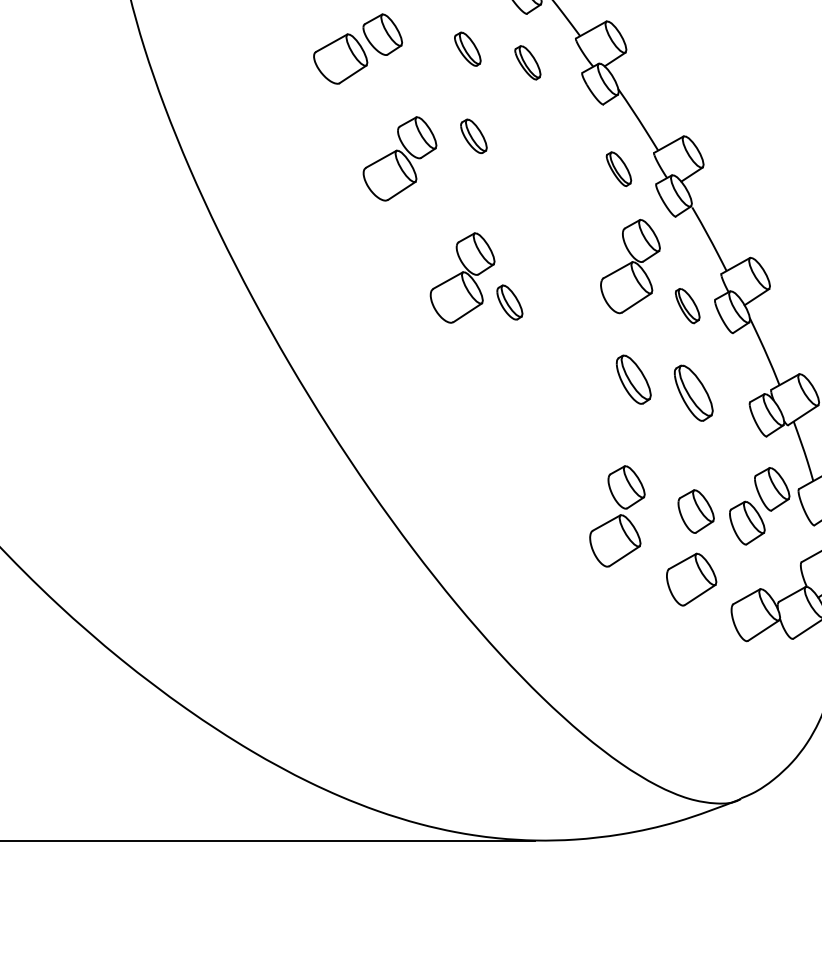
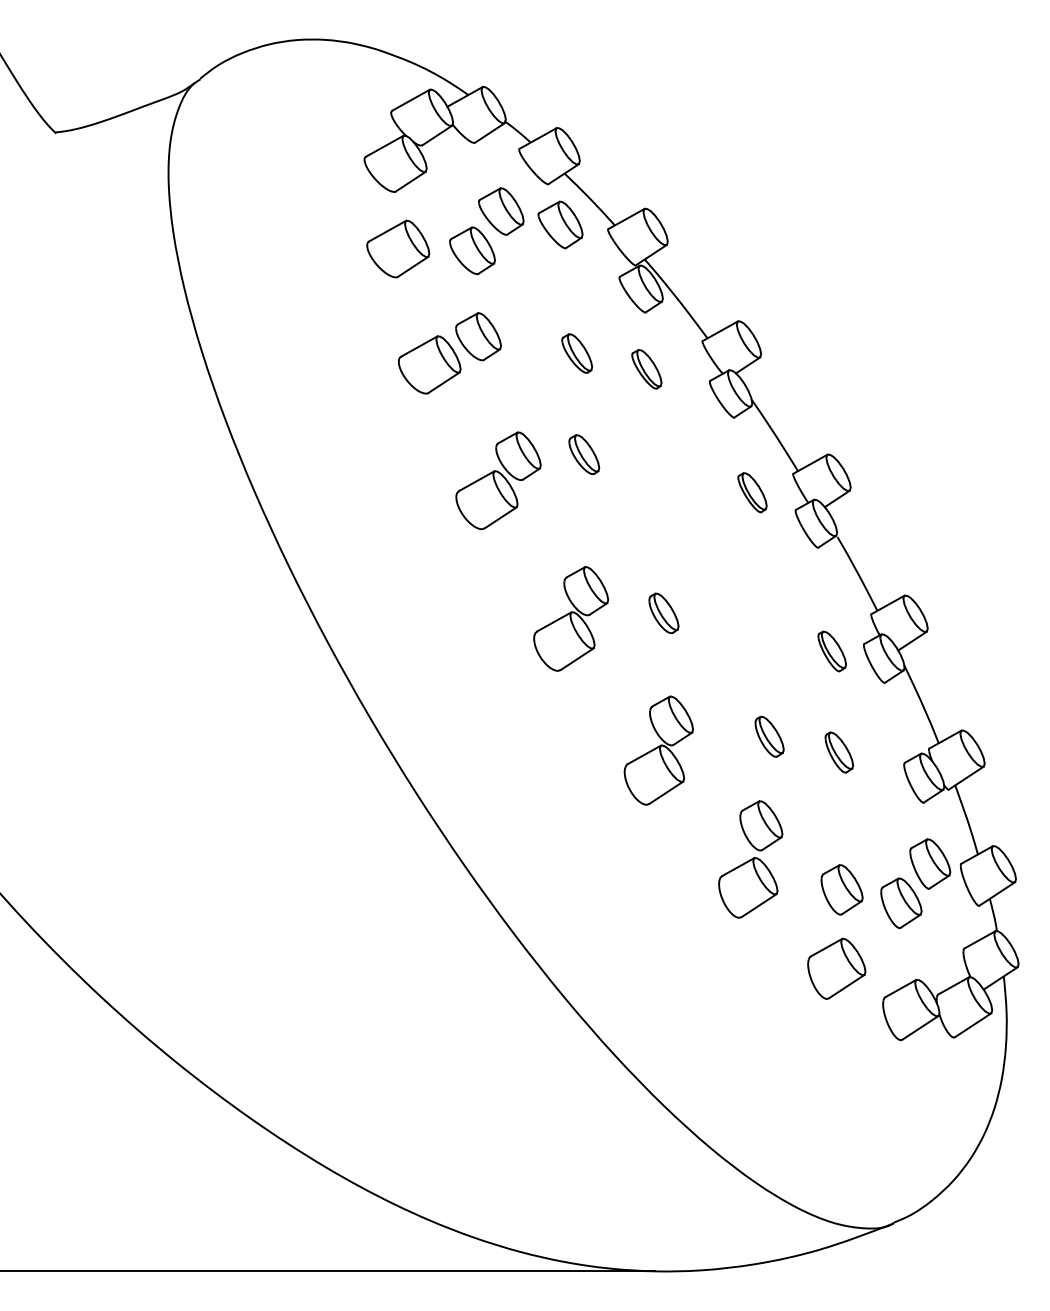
part: (630, 266) -> (658, 750), moved
part: (509, 301) -> (663, 612), moved
part: (633, 379) -> (769, 736), size x0.71
part: (693, 393) -> (839, 752), size x0.62
part: (617, 516) -> (750, 859), moved

